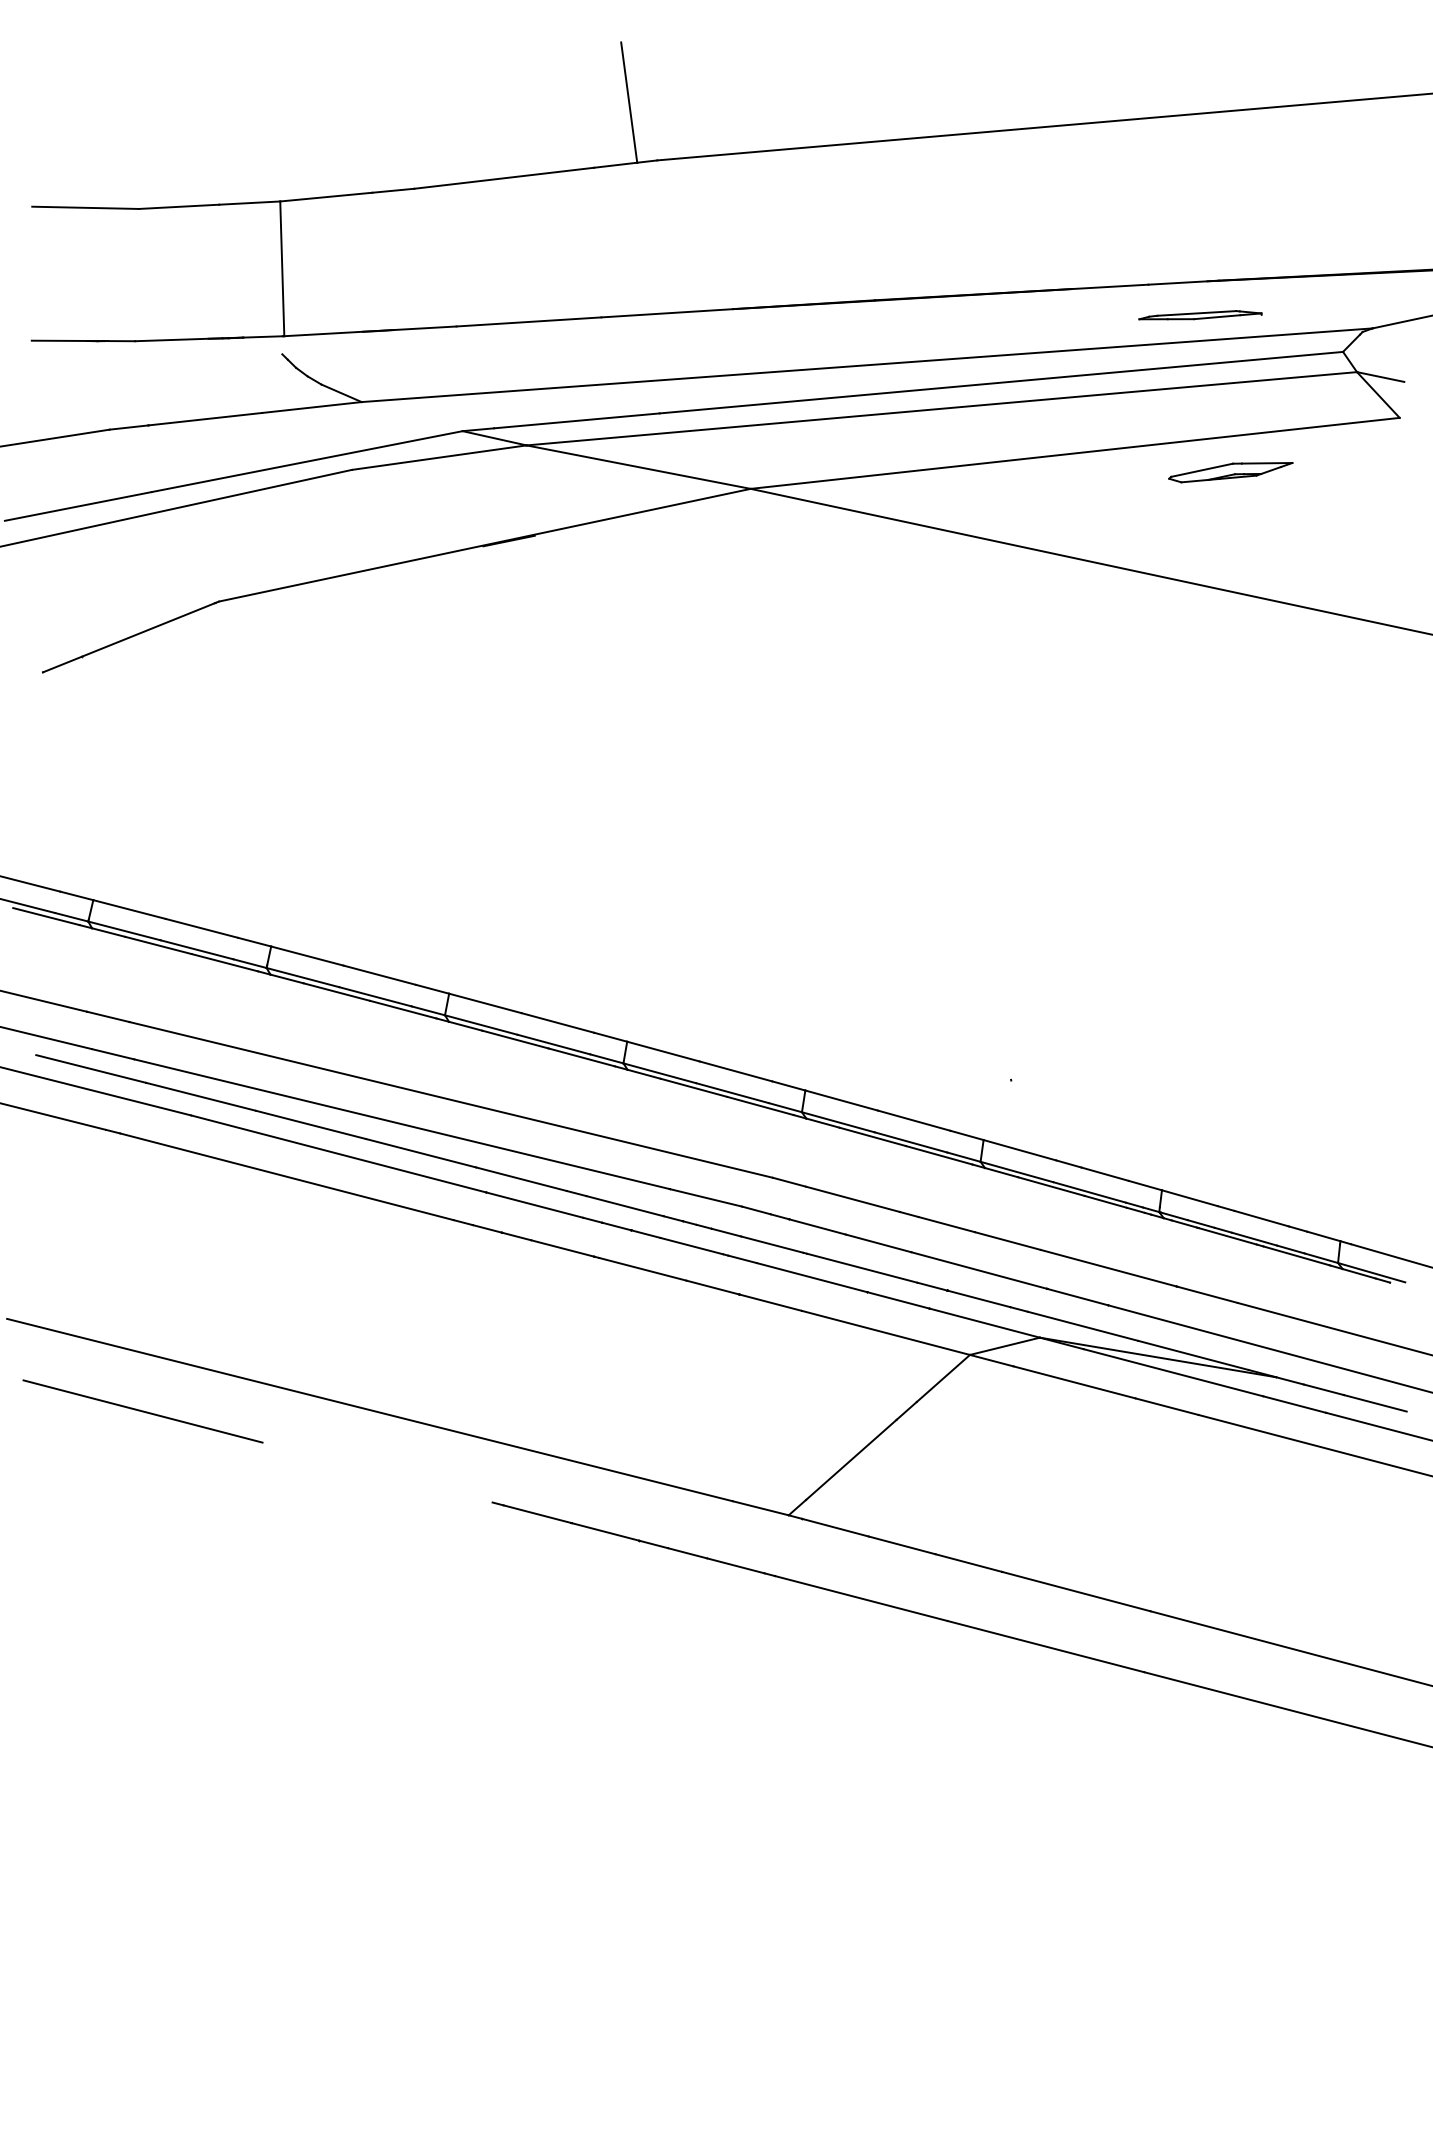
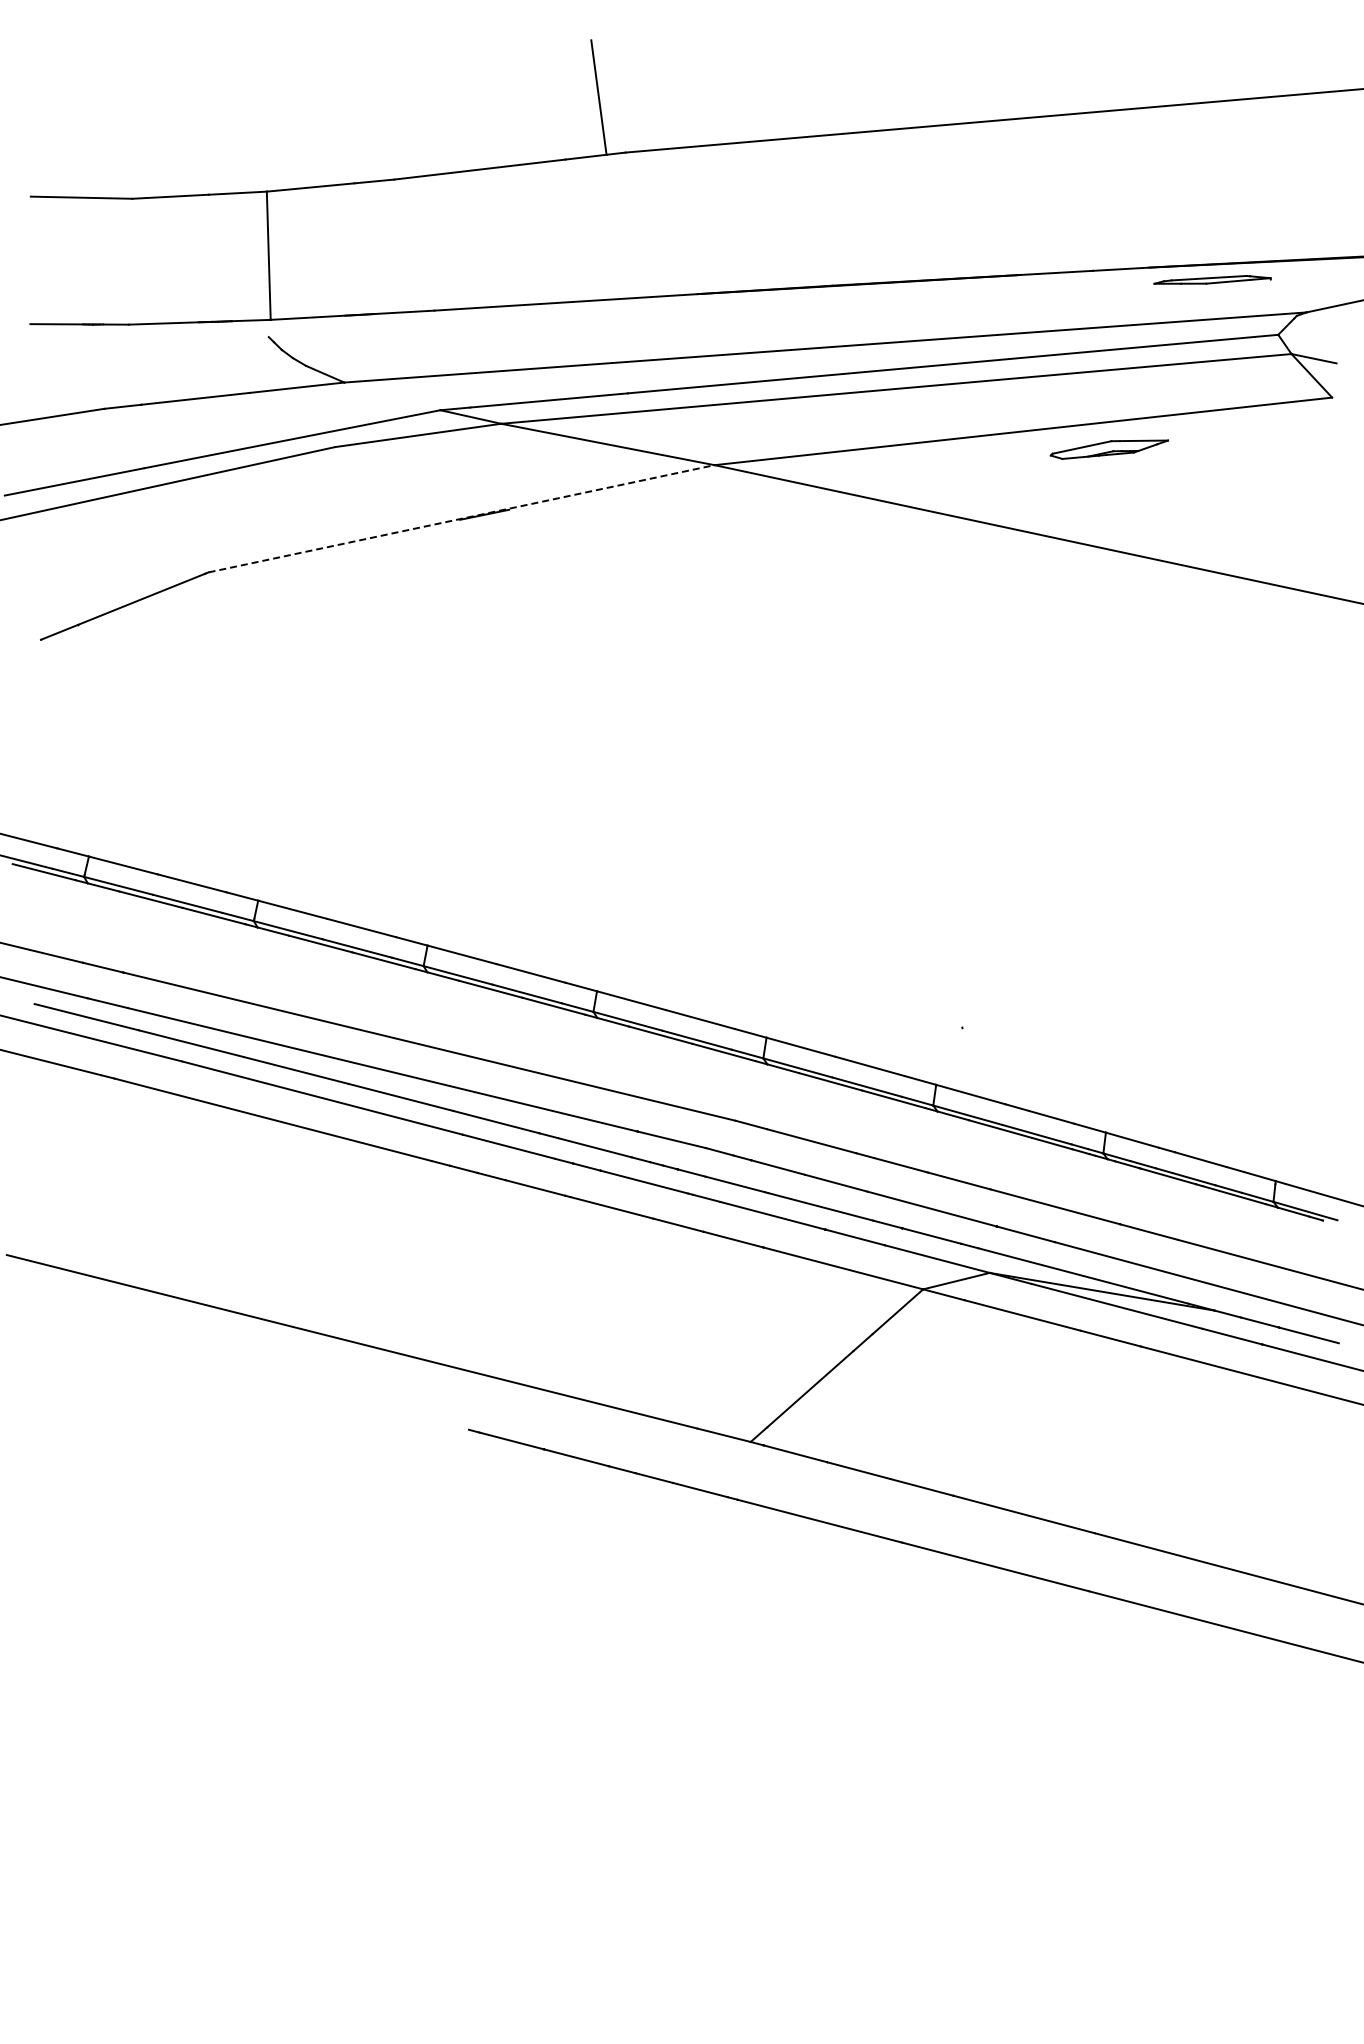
part: (1200, 314) -> (1212, 279), moved
part: (1229, 472) -> (1108, 449), moved
line: (484, 544) -> (461, 518), solid -> dashed
line: (143, 1410) -> (136, 1342), removed

